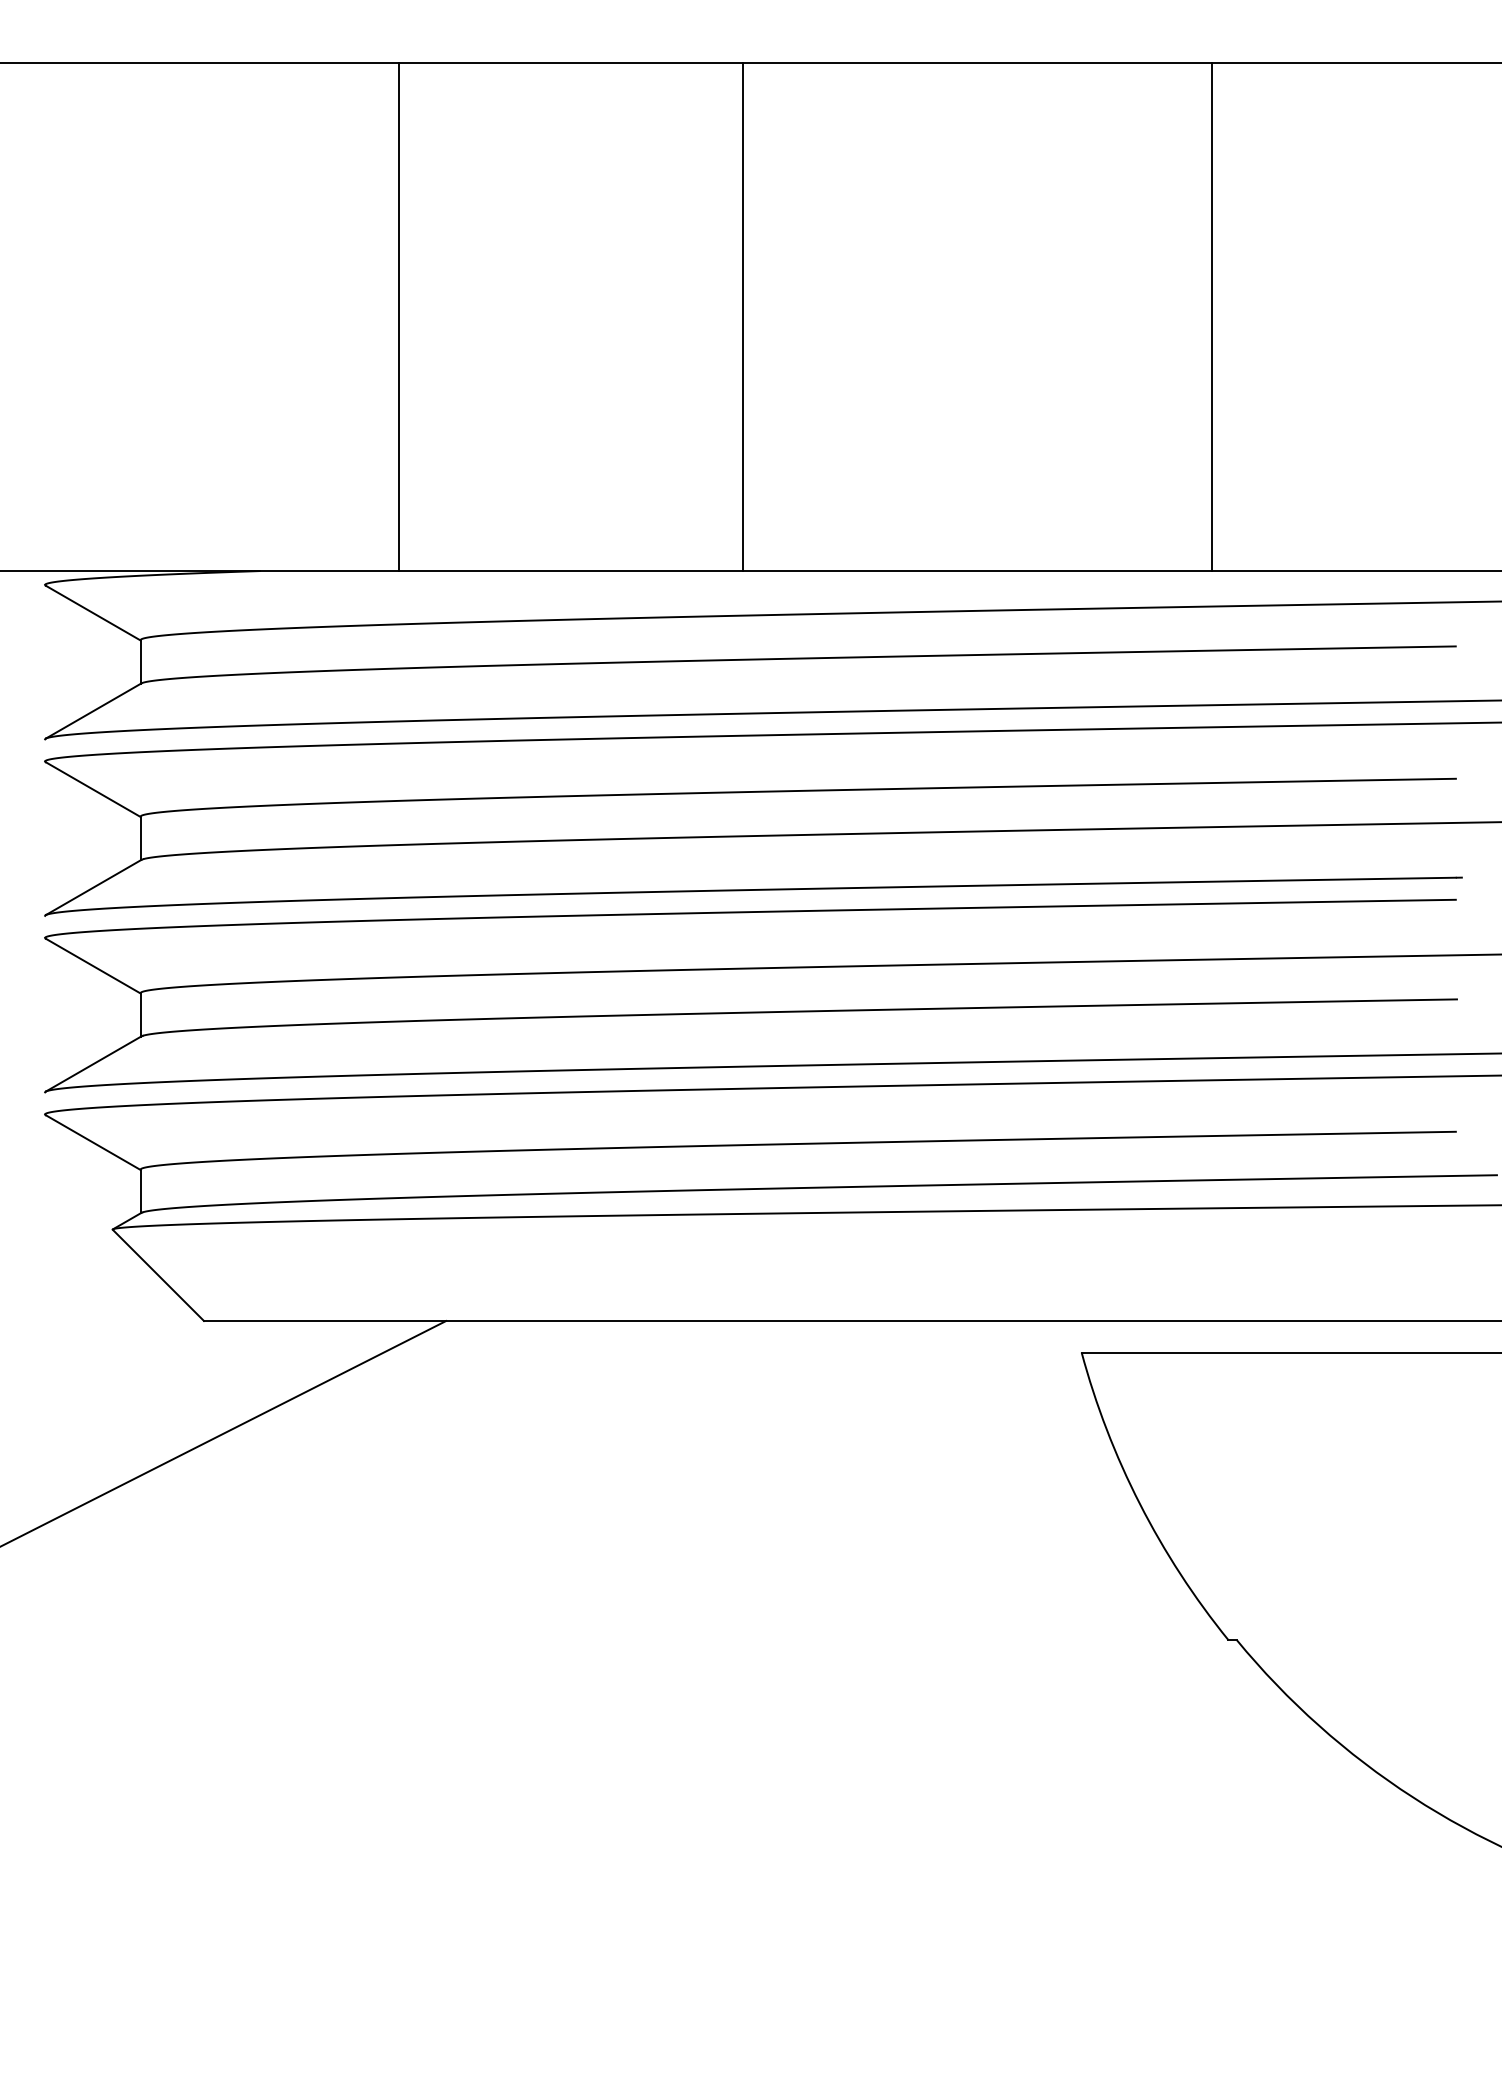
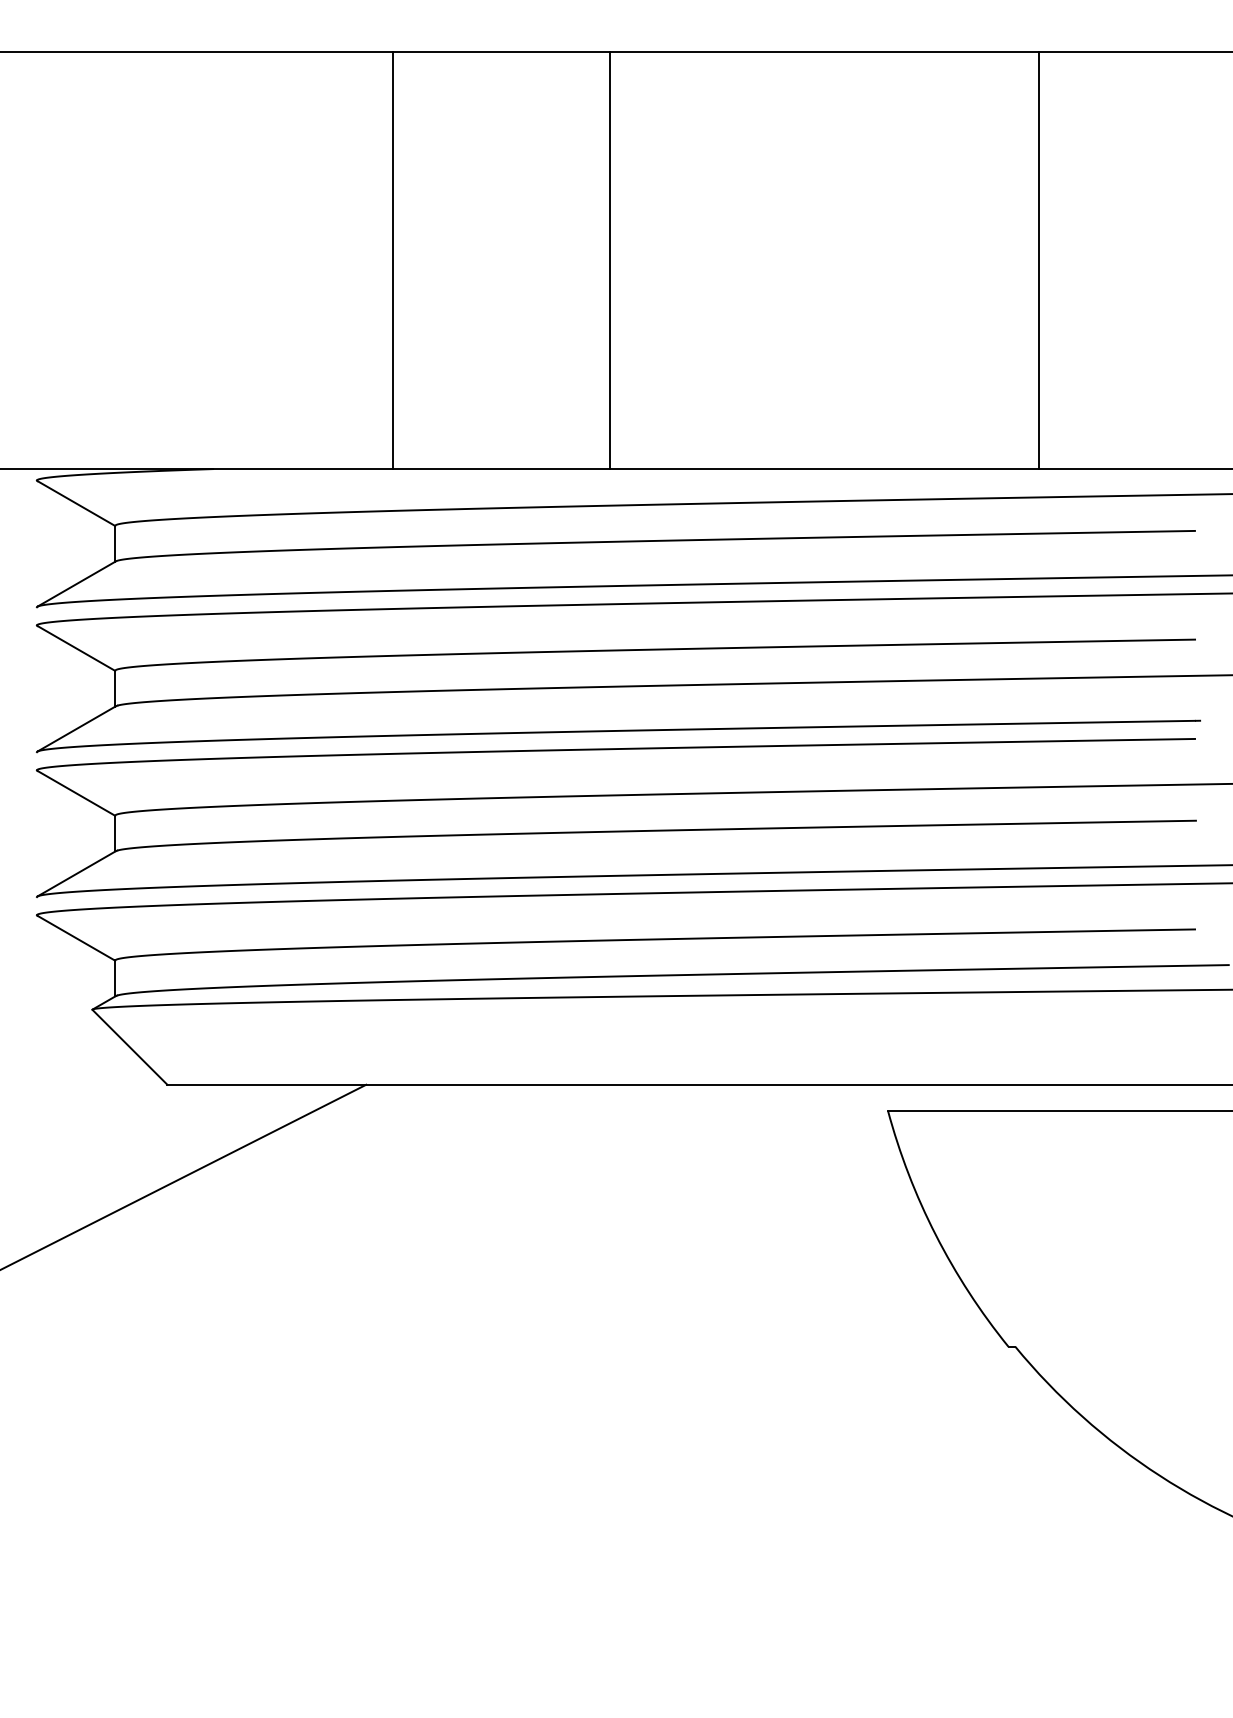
line: (399, 316) -> (392, 260), moved
line: (1212, 316) -> (1038, 260), moved

